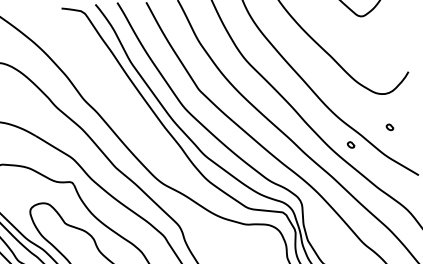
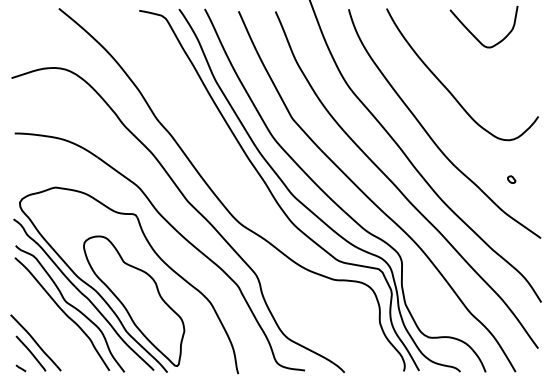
part: (350, 144) -> (464, 196), removed

